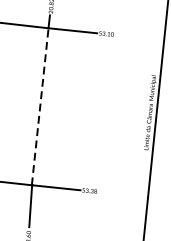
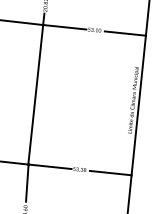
line: (140, 37) -> (124, 33), added
line: (39, 106) -> (35, 94), dashed -> solid
line: (124, 194) -> (110, 172), added

